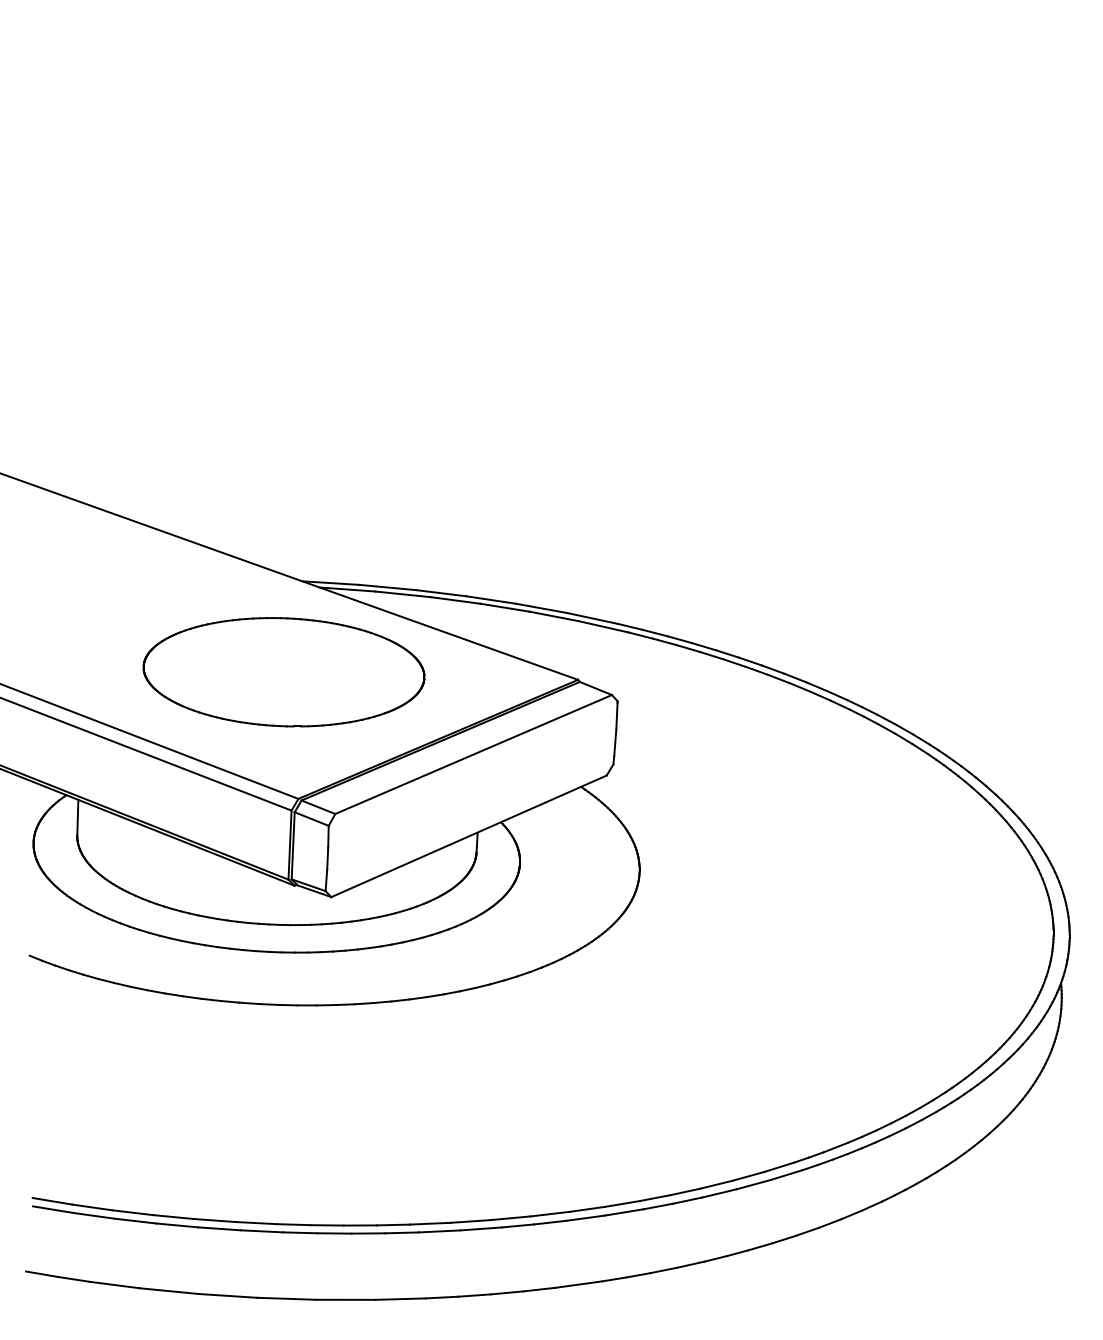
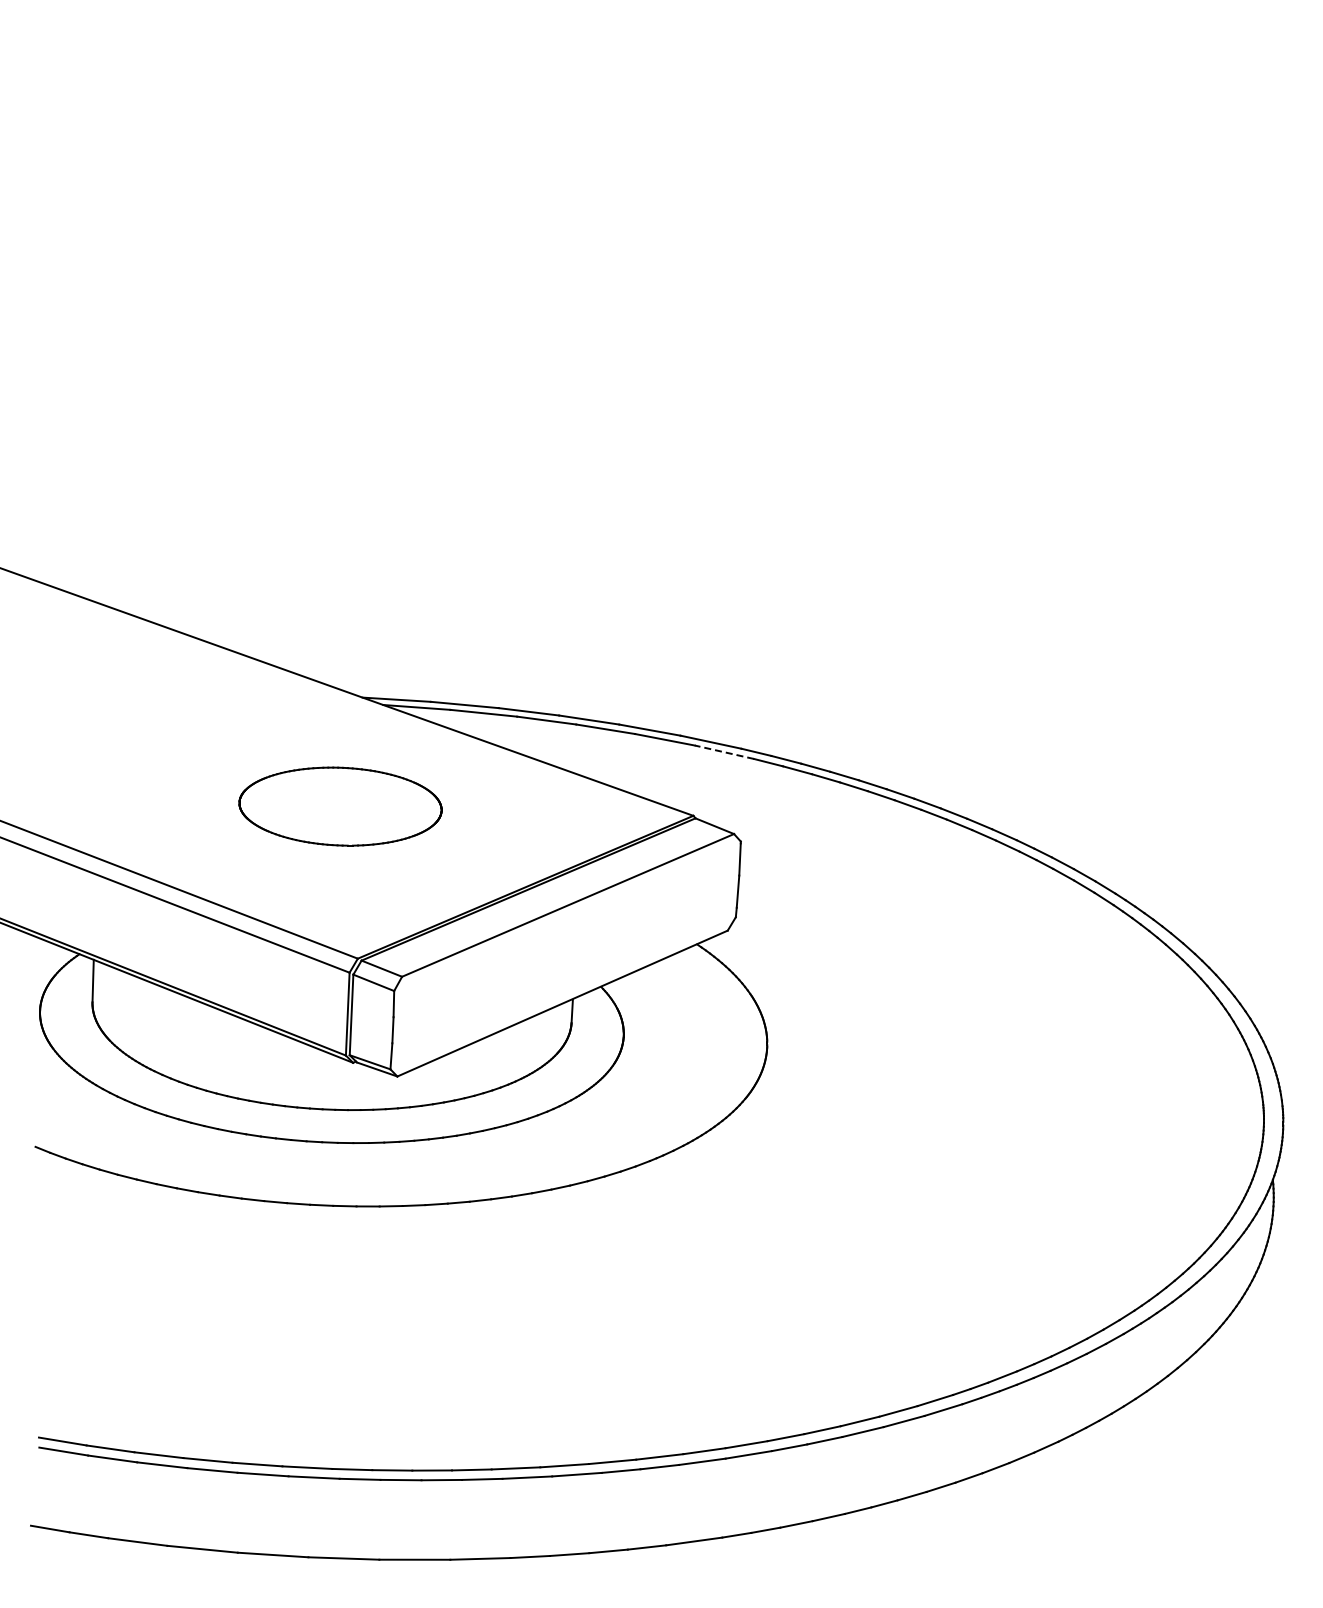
line: (603, 627) -> (723, 752), solid -> dashed
part: (283, 672) -> (340, 806), size x0.6

